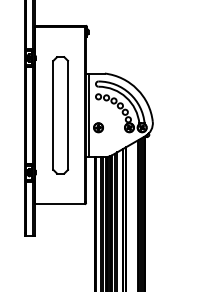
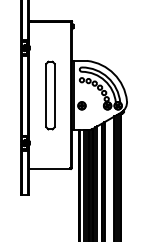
part: (60, 115) -> (50, 95), size x0.7

